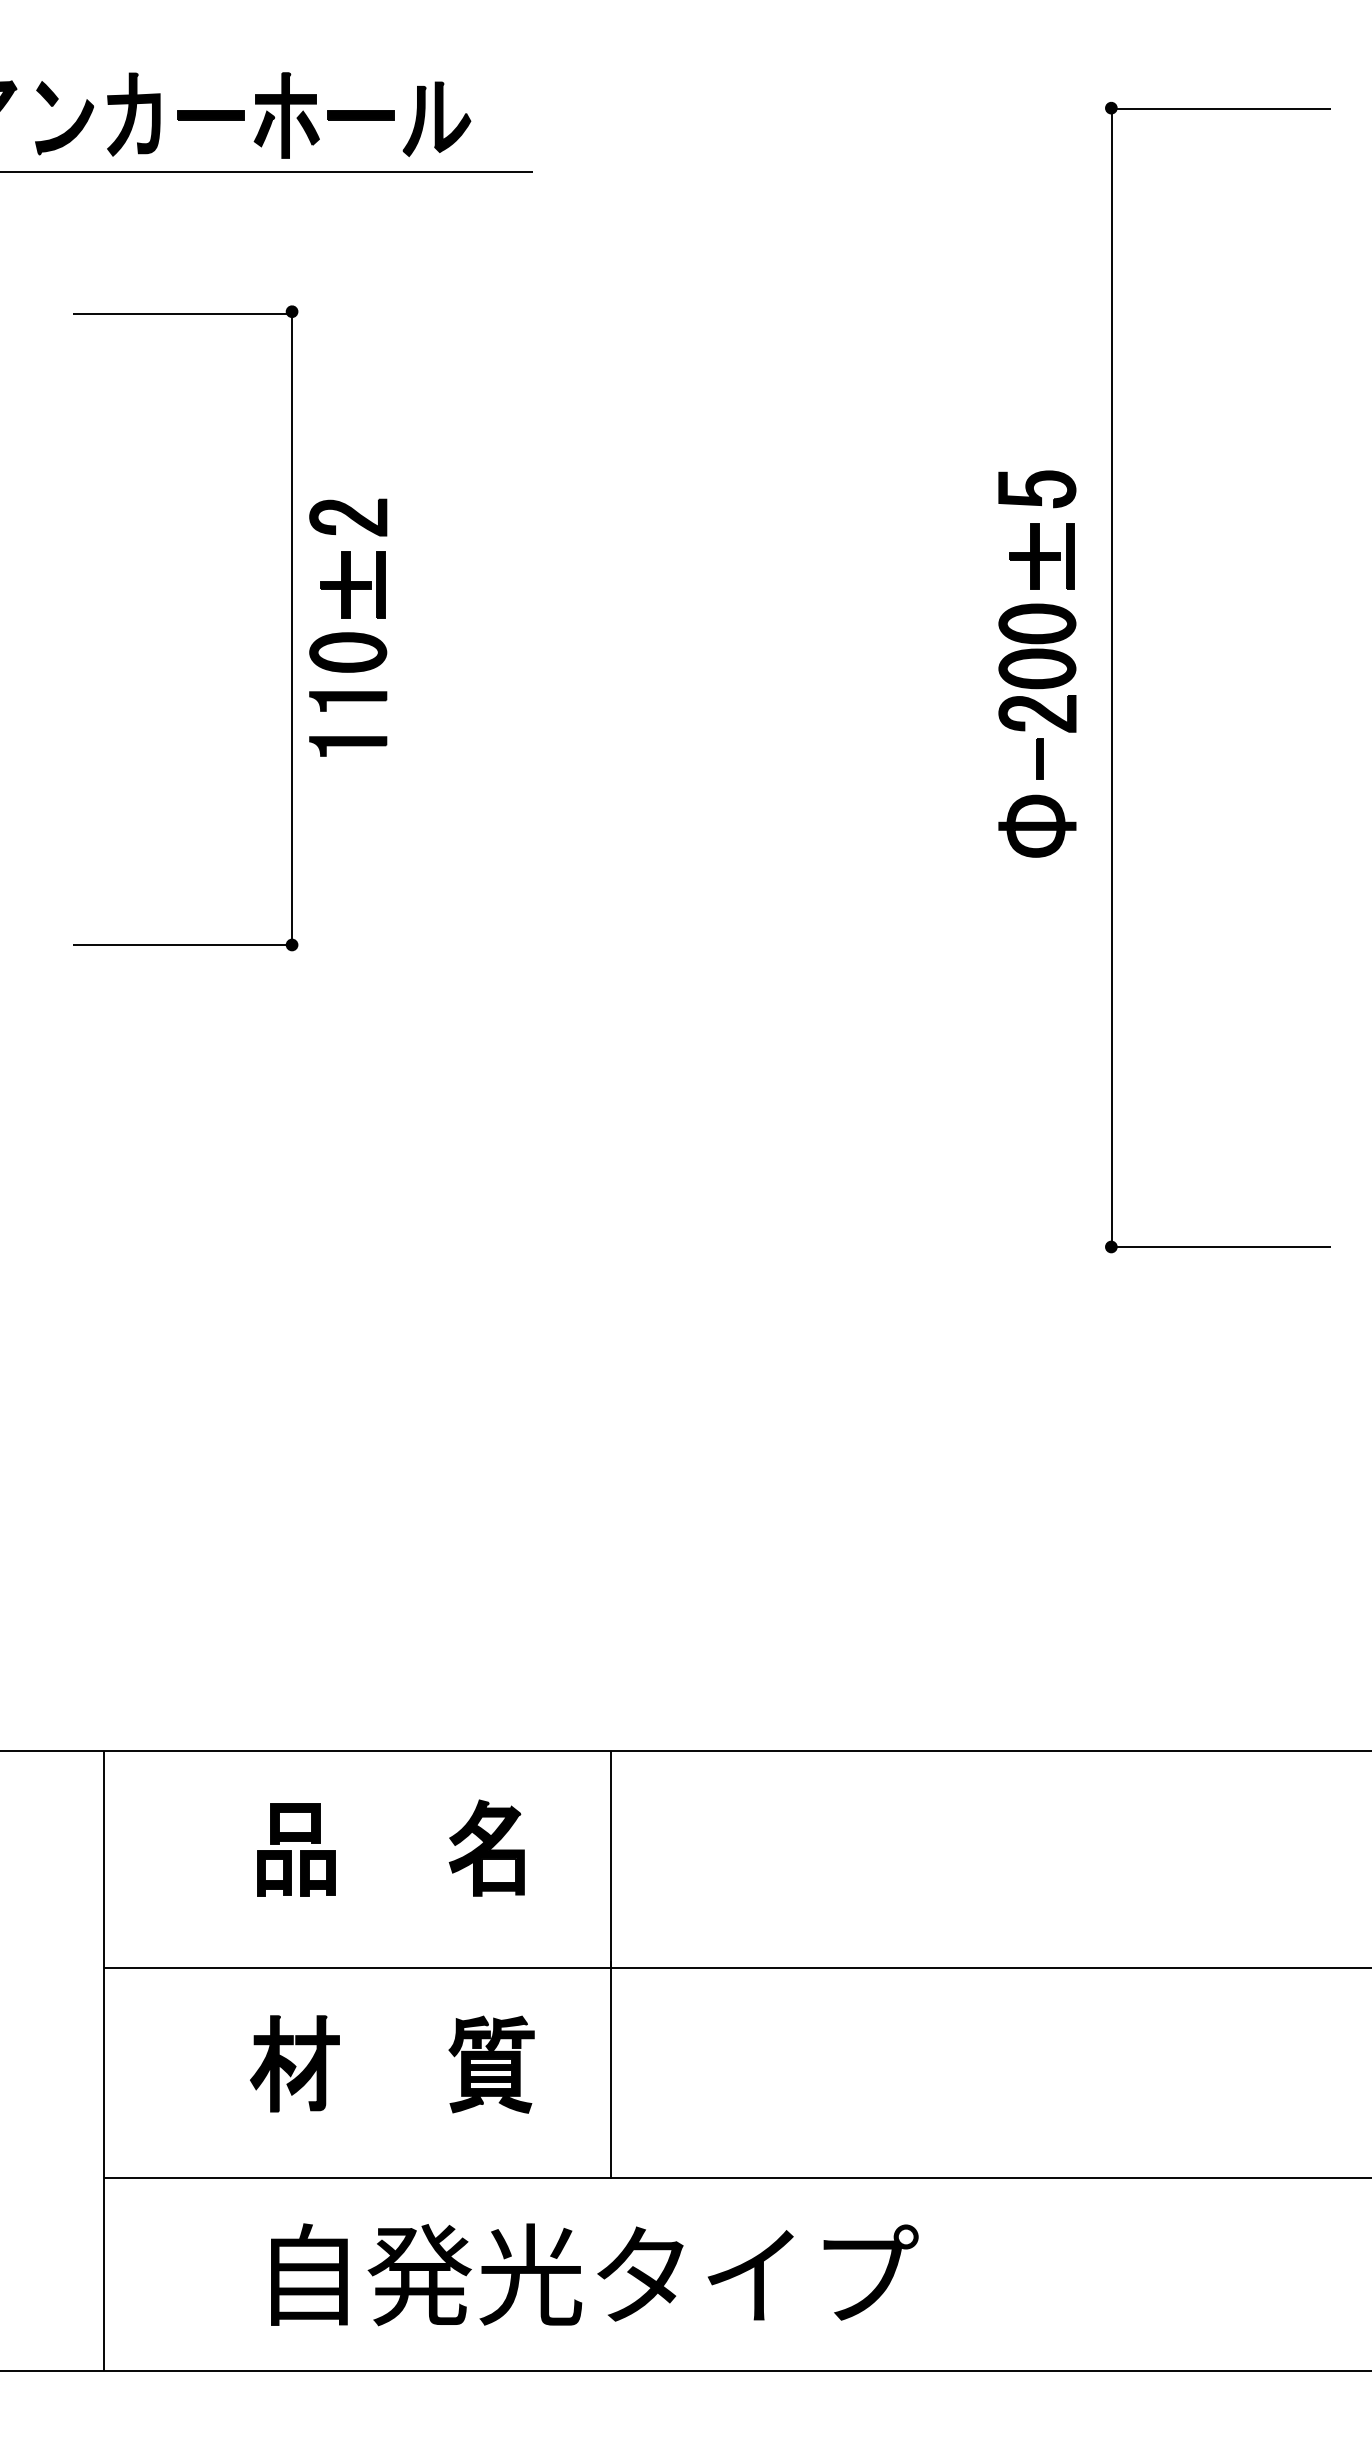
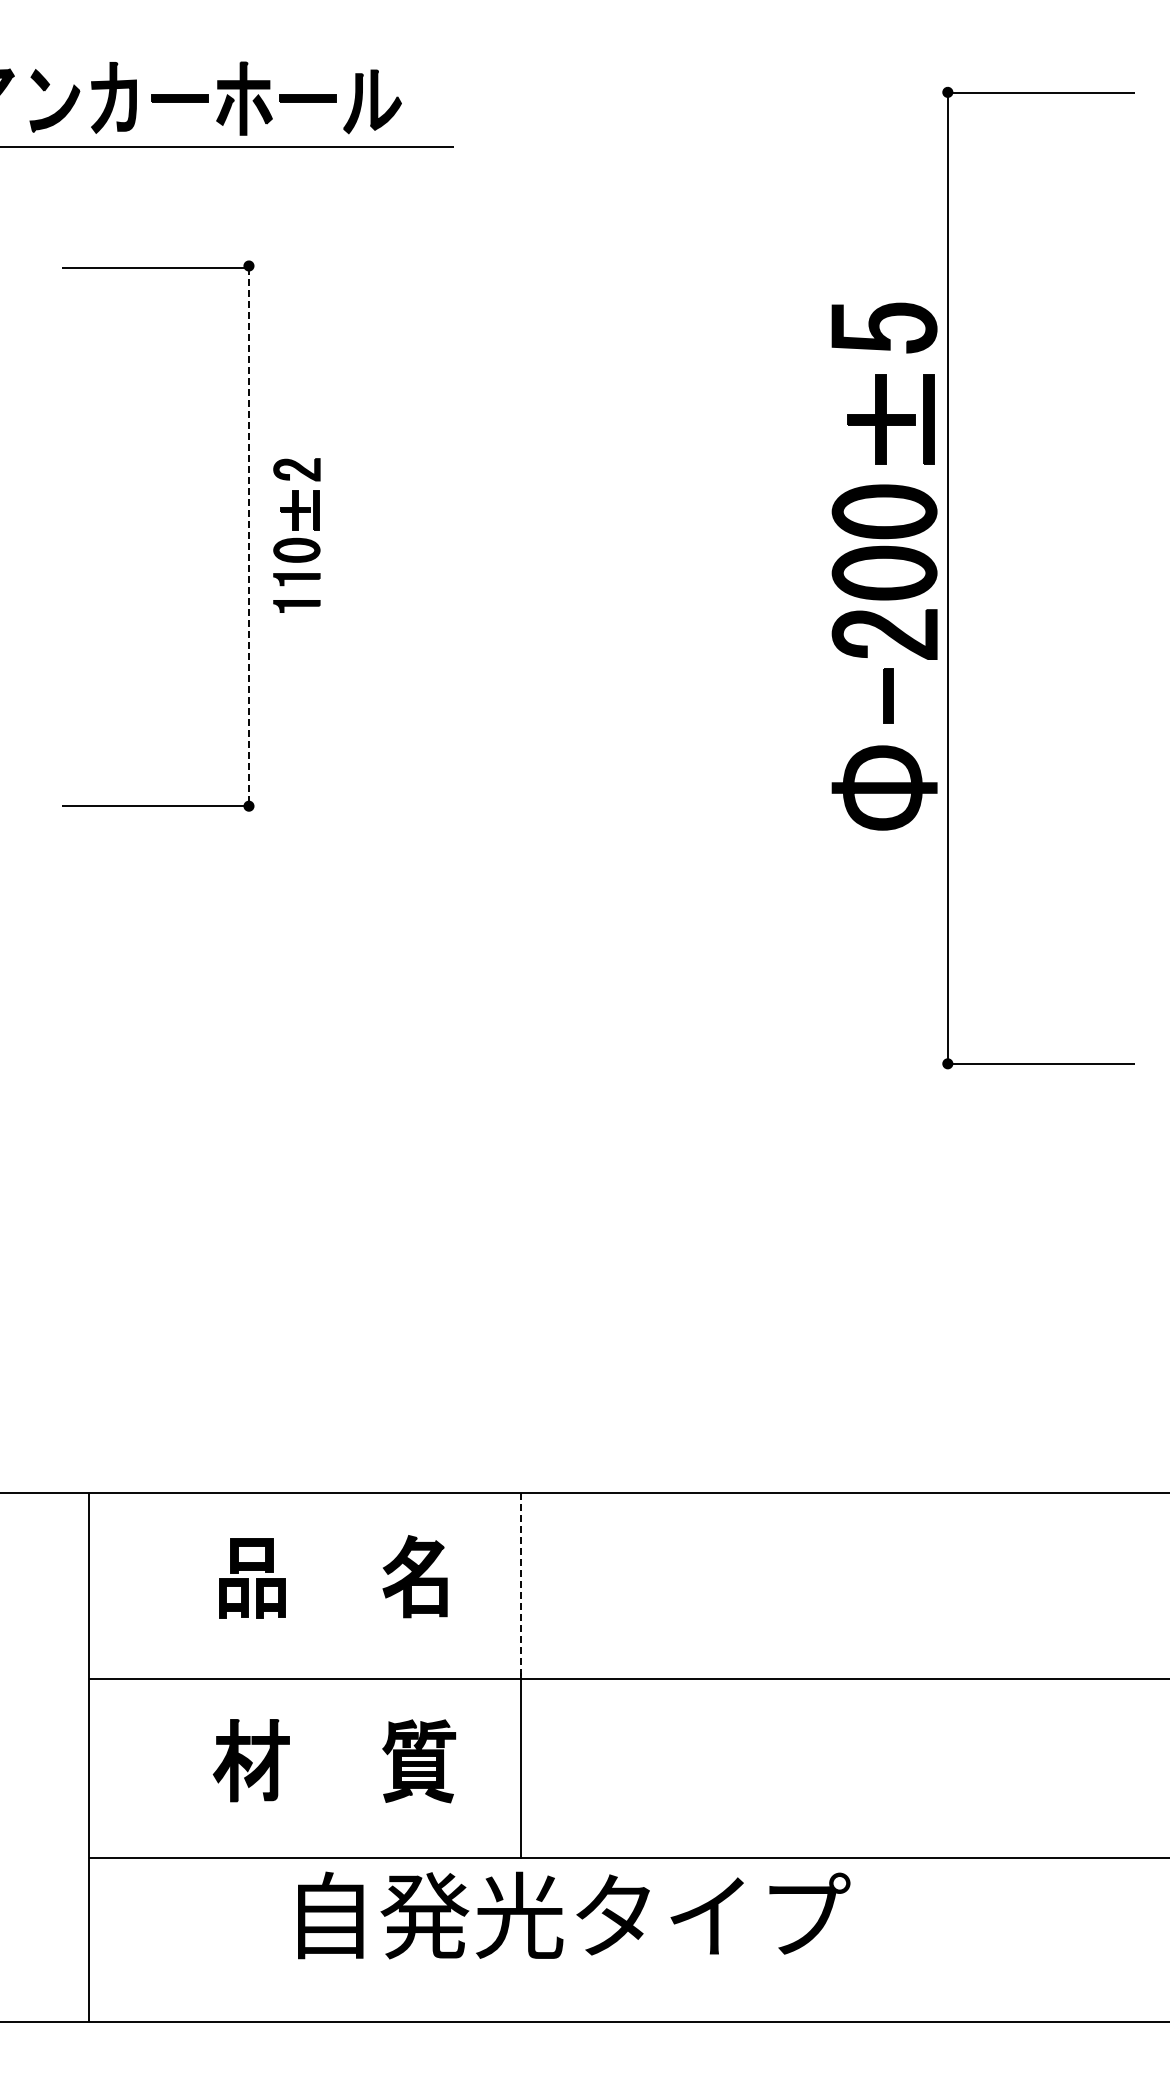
part: (347, 627) -> (296, 535), size x0.7
line: (291, 629) -> (248, 537), solid -> dashed
part: (1037, 663) -> (884, 566), size x1.6
line: (611, 1859) -> (521, 1586), solid -> dashed
text: (595, 2274) -> (574, 1915), moved

